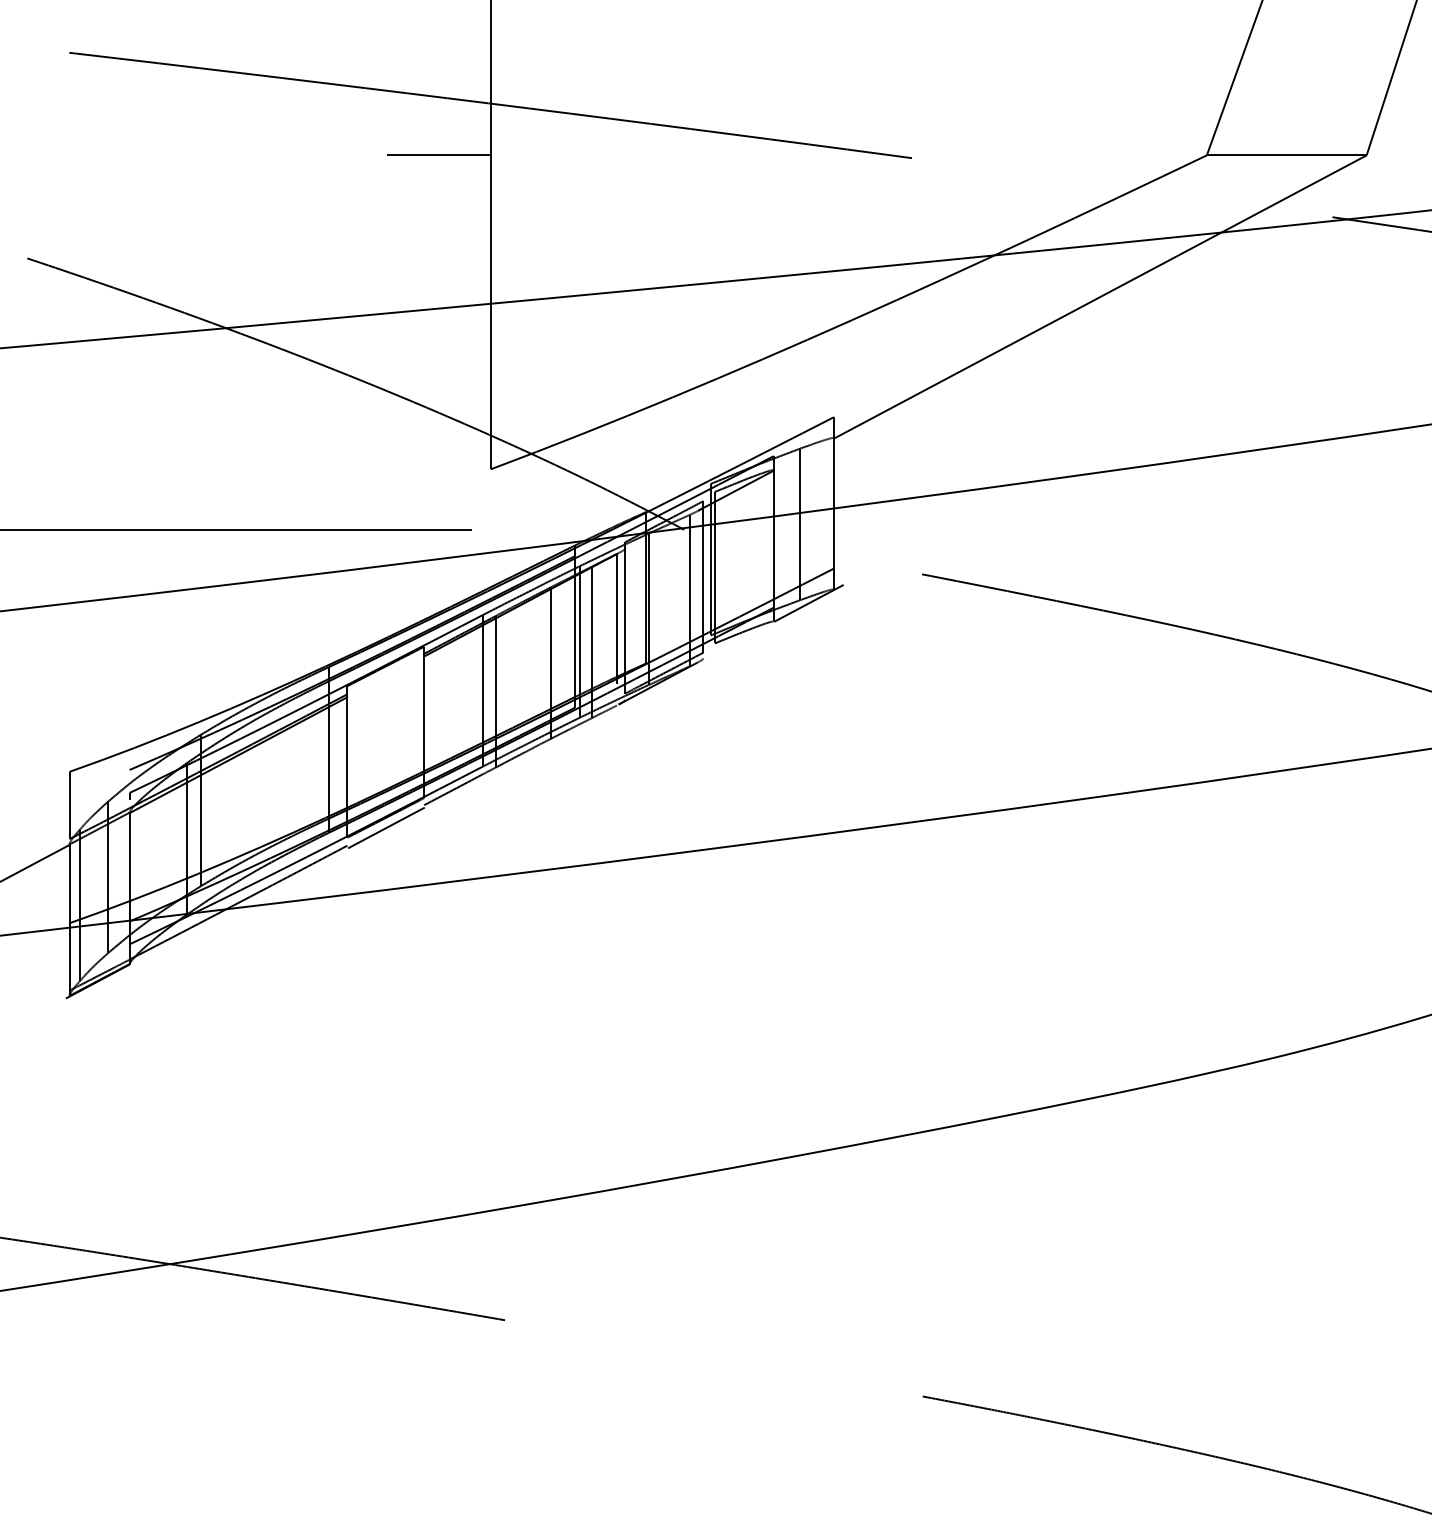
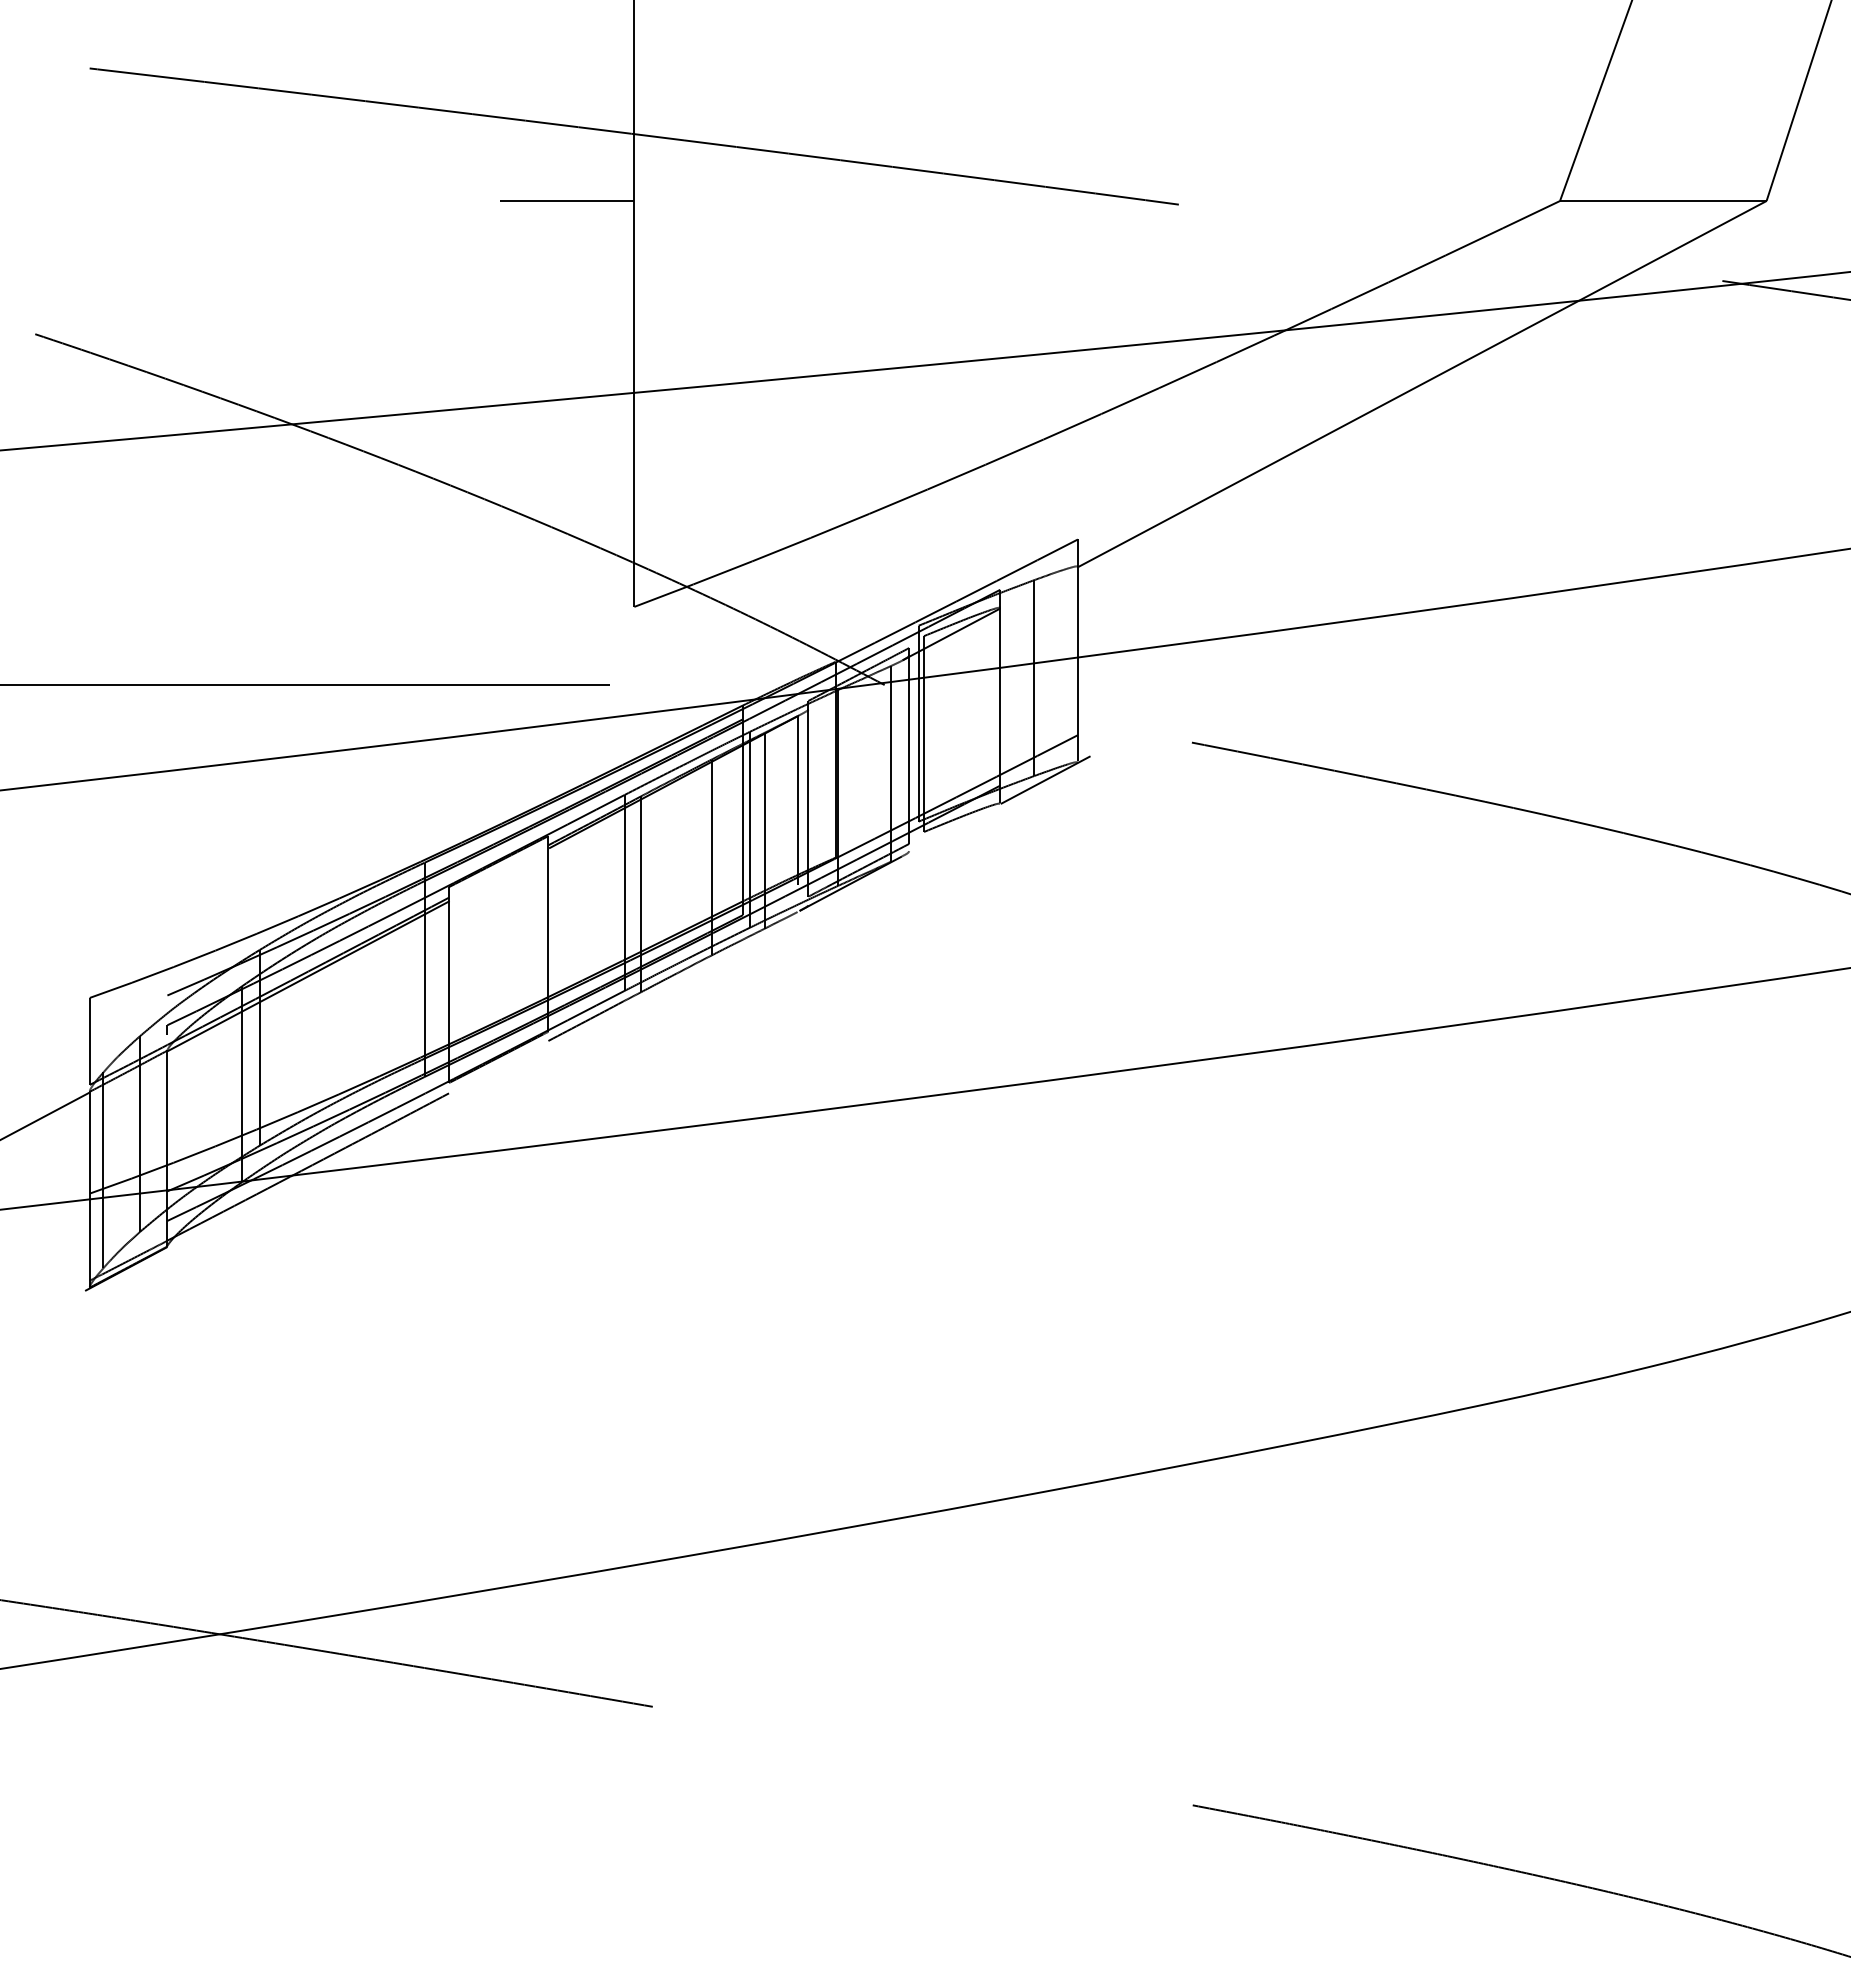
line: (386, 828) -> (499, 1070), removed

